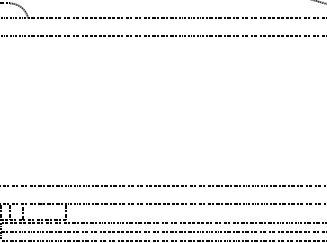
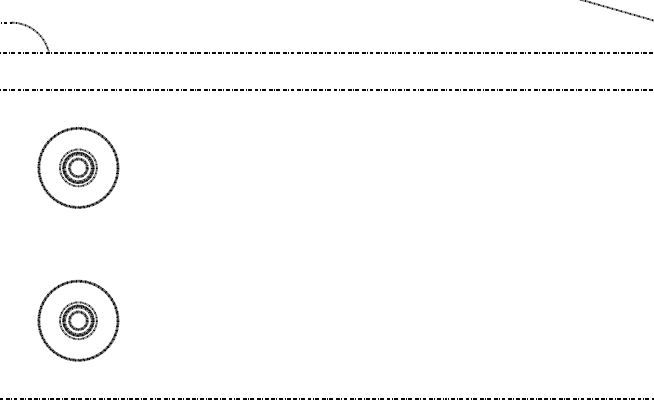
part: (42, 73) -> (78, 167), added
part: (42, 147) -> (78, 319), added

